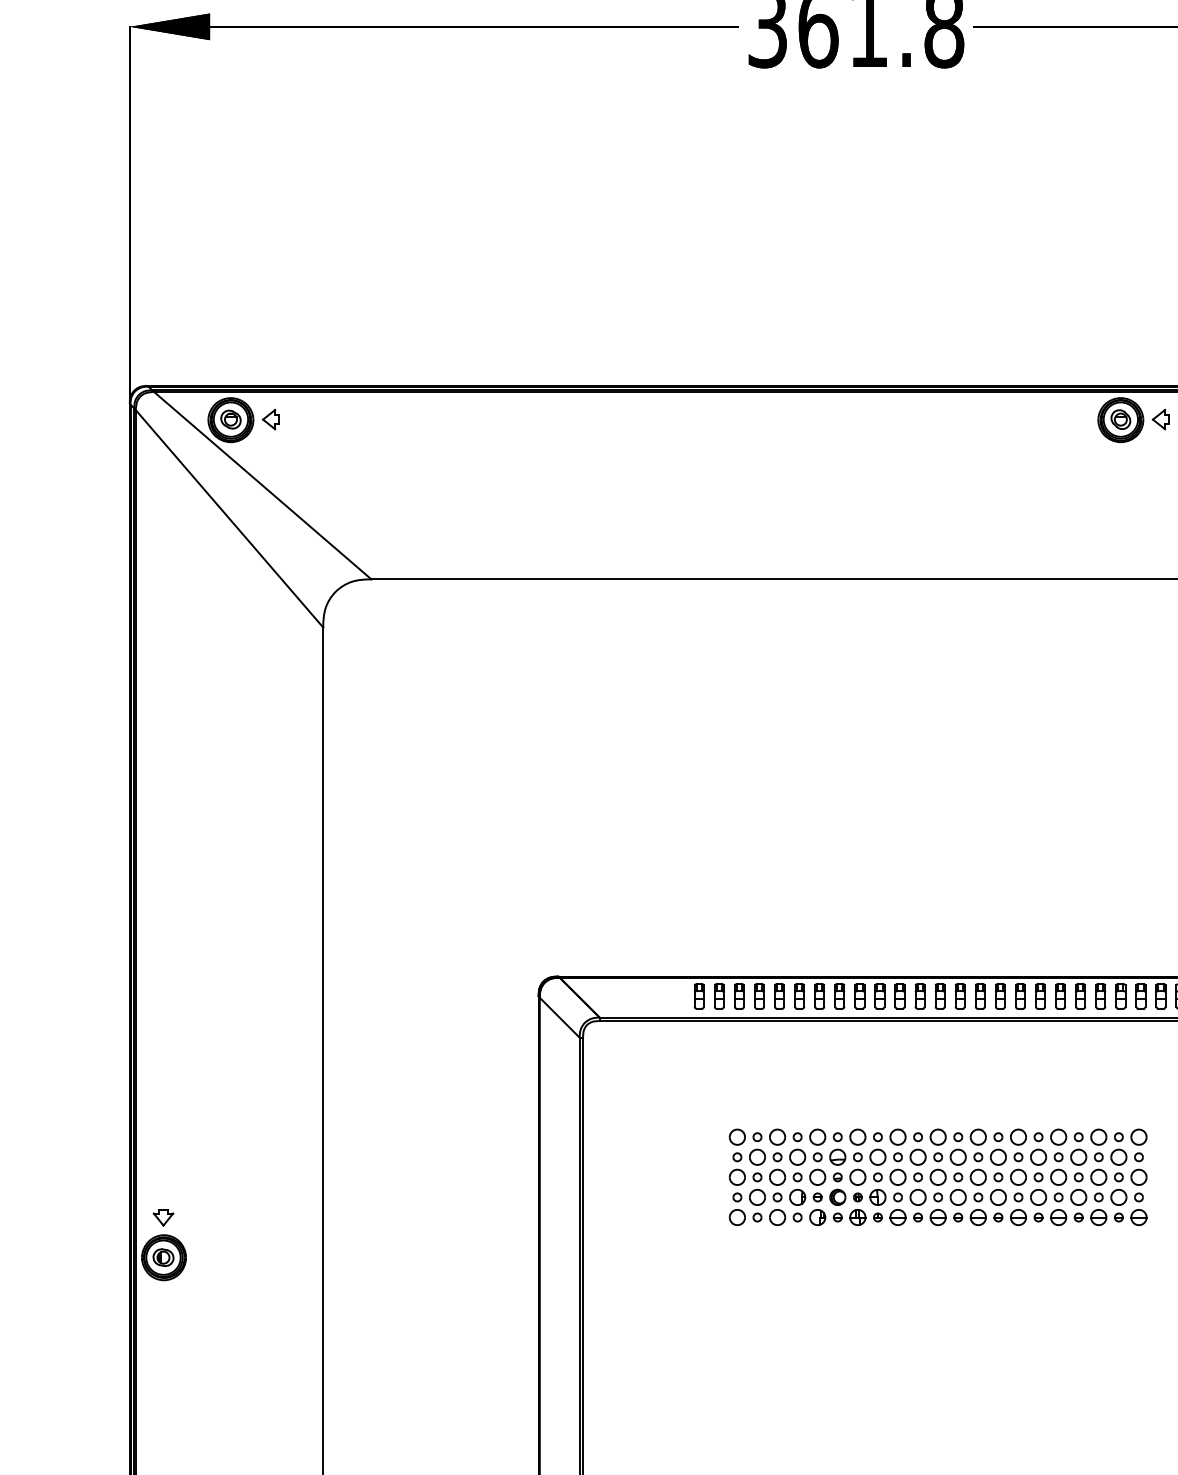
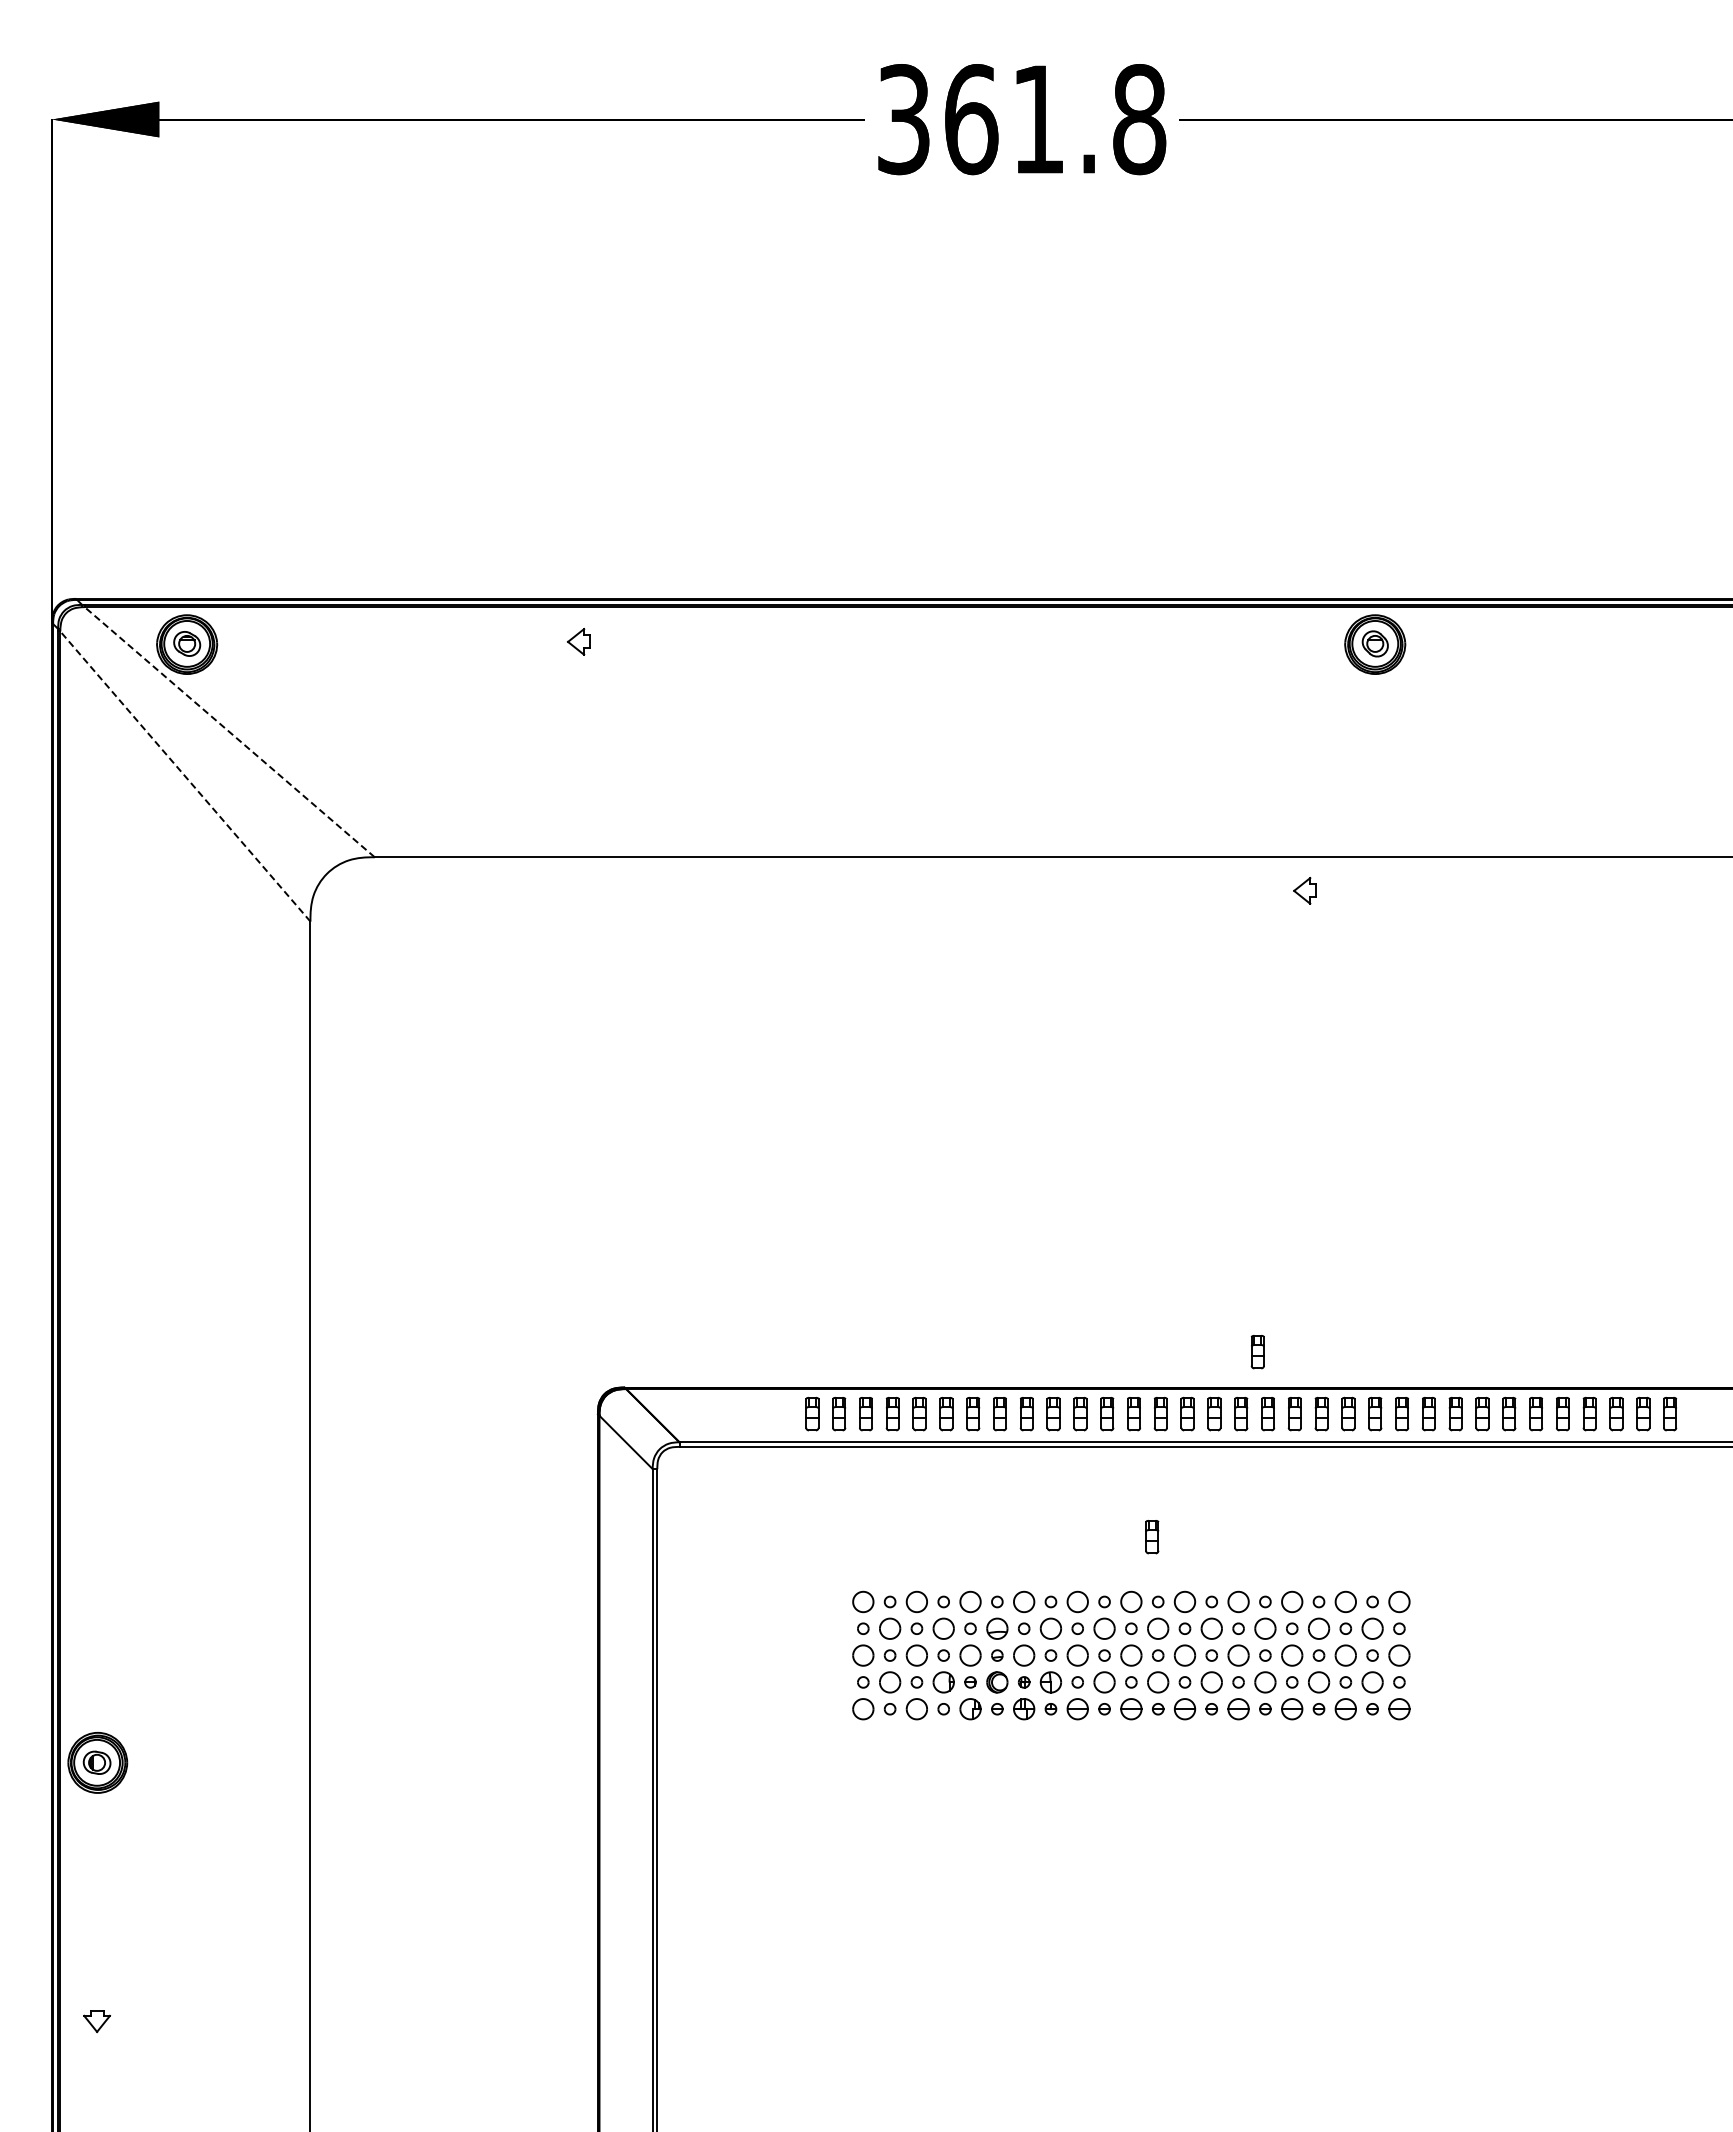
part: (270, 419) -> (578, 641), moved
part: (1160, 419) -> (1304, 890), moved
line: (262, 485) -> (229, 732), solid -> dashed
line: (229, 518) -> (185, 776), solid -> dashed
part: (1032, 950) -> (1257, 1352), added
part: (954, 1088) -> (1152, 1537), added
part: (163, 1217) -> (96, 2021), moved

